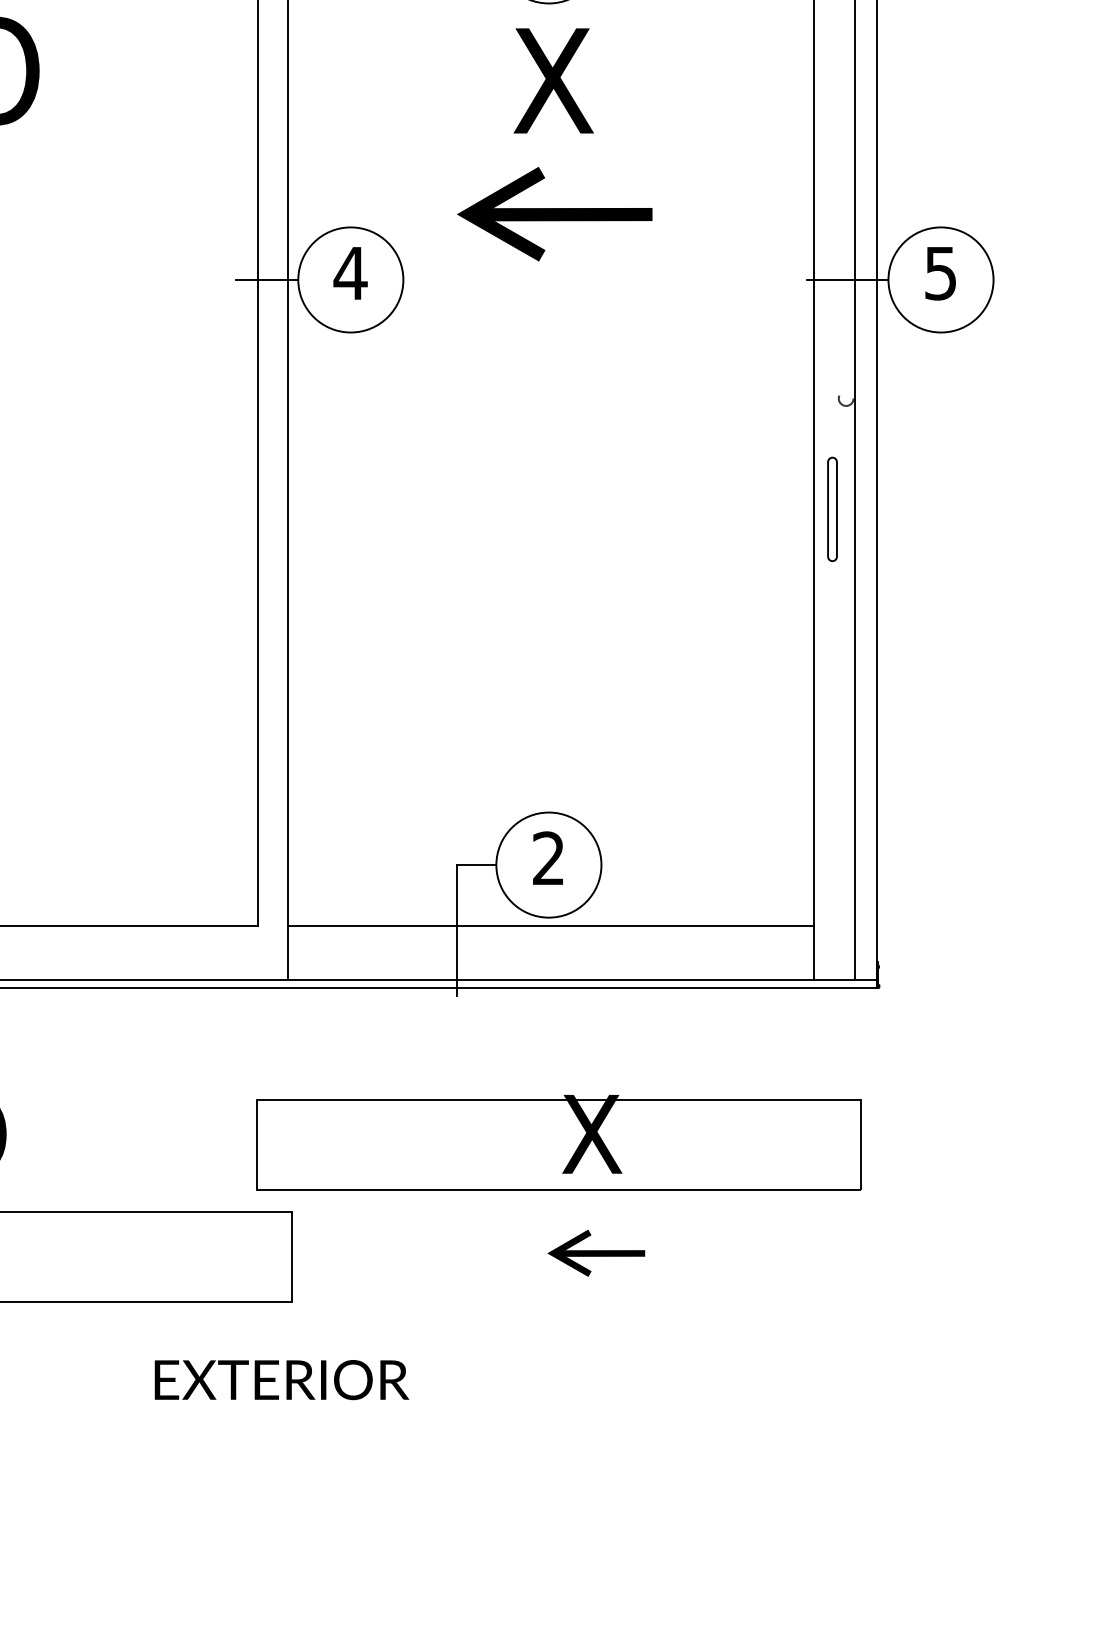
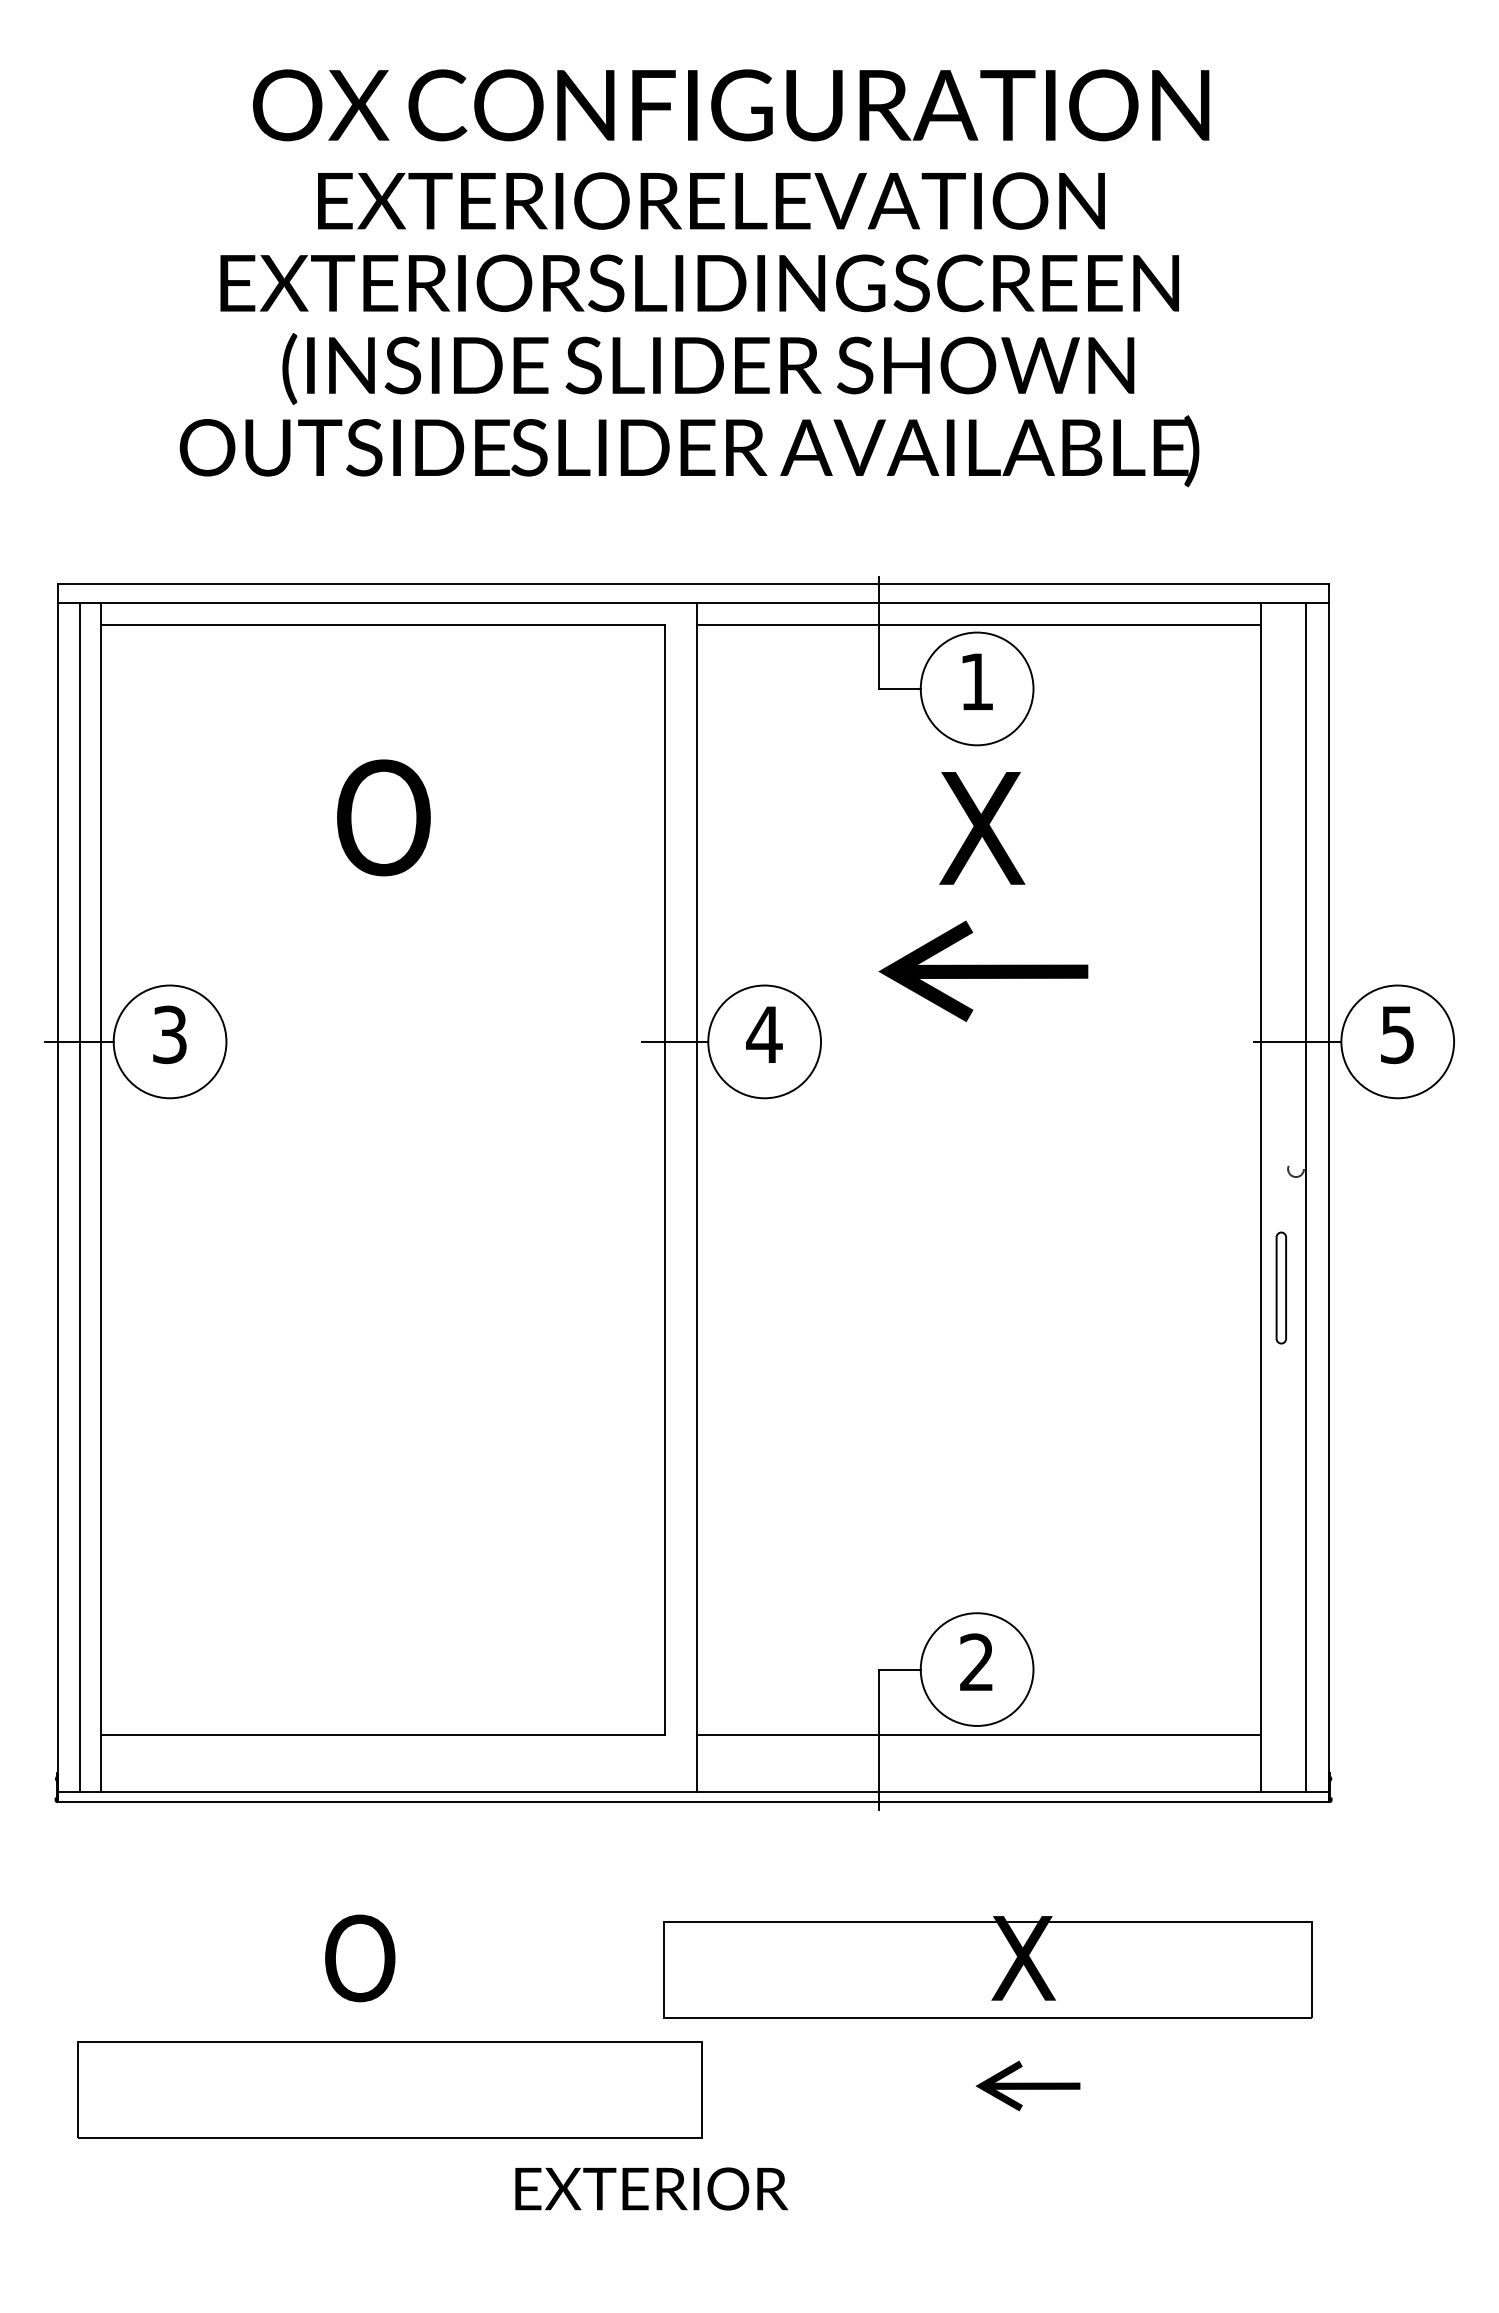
text: (281, 1379) -> (651, 2188), moved

